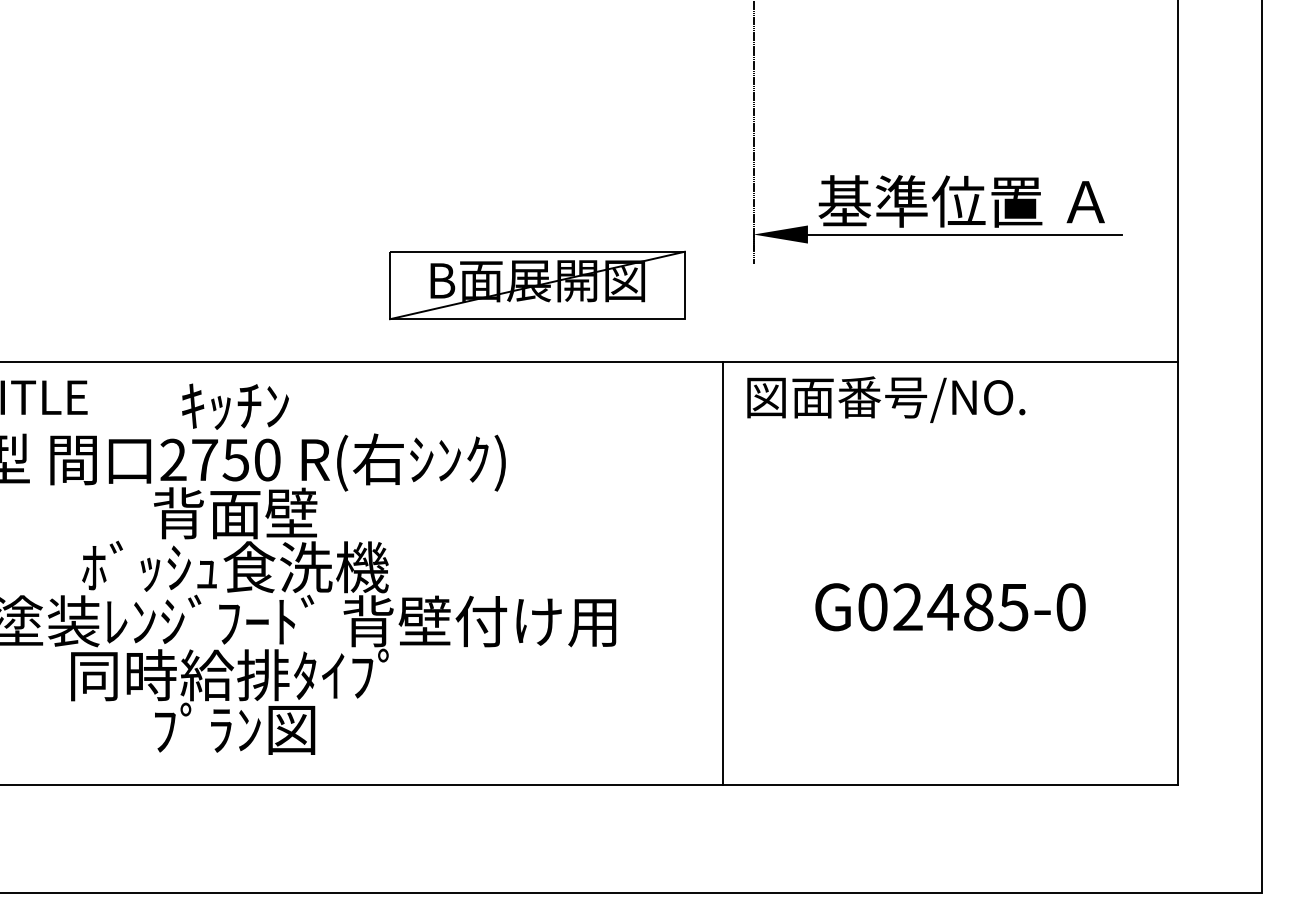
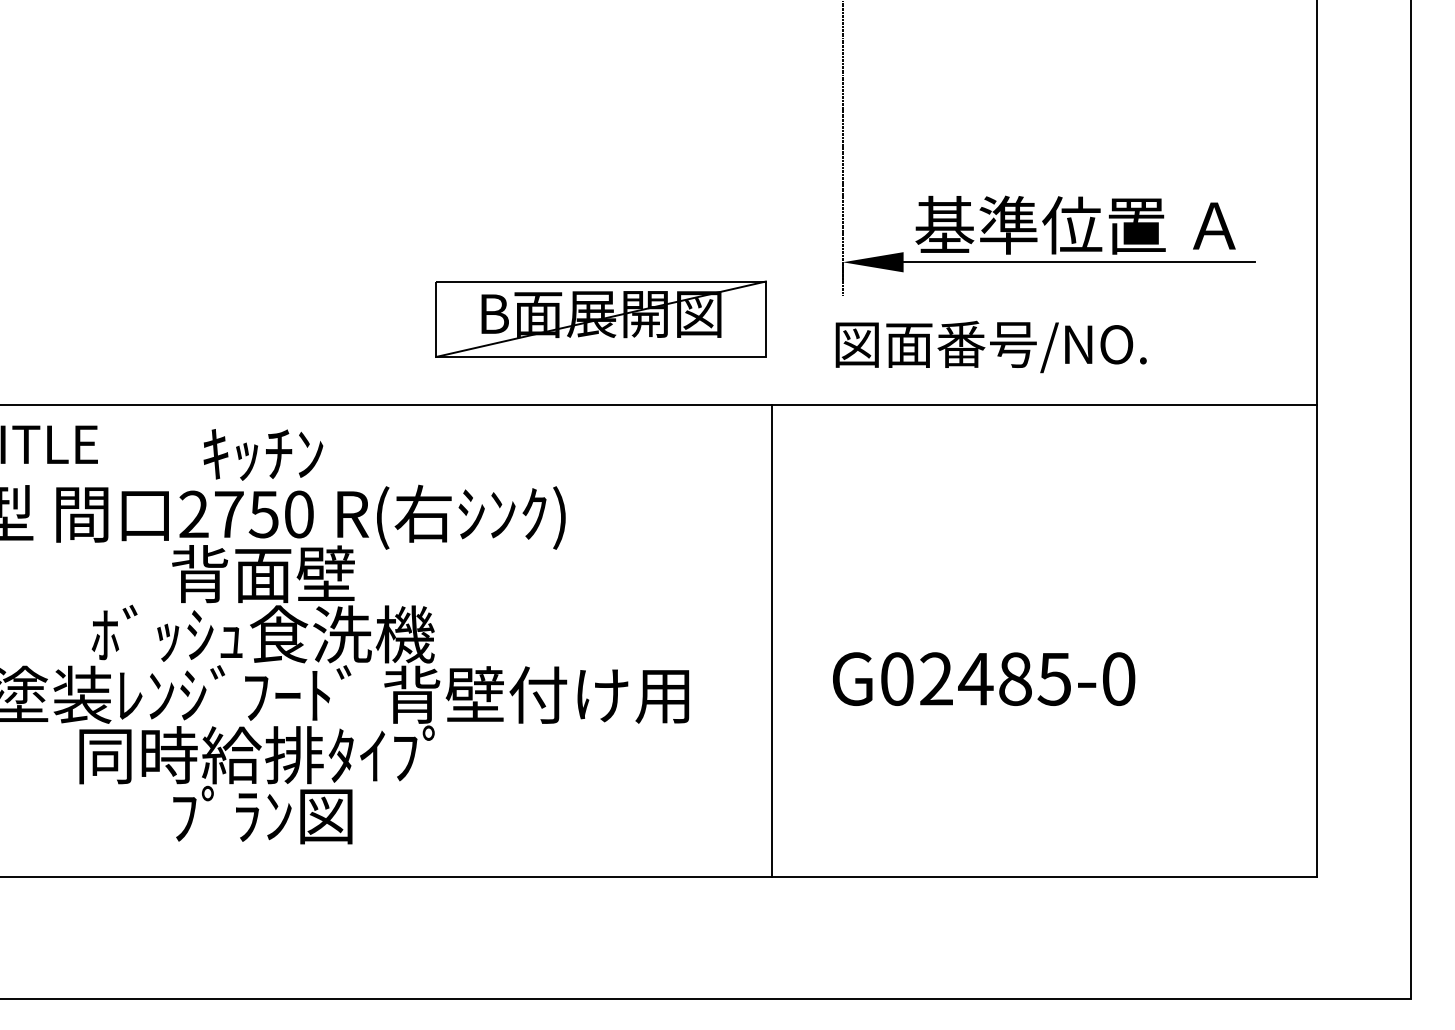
text: (885, 399) -> (990, 346), moved
line: (722, 573) -> (772, 641), moved
text: (950, 606) -> (984, 678), moved

